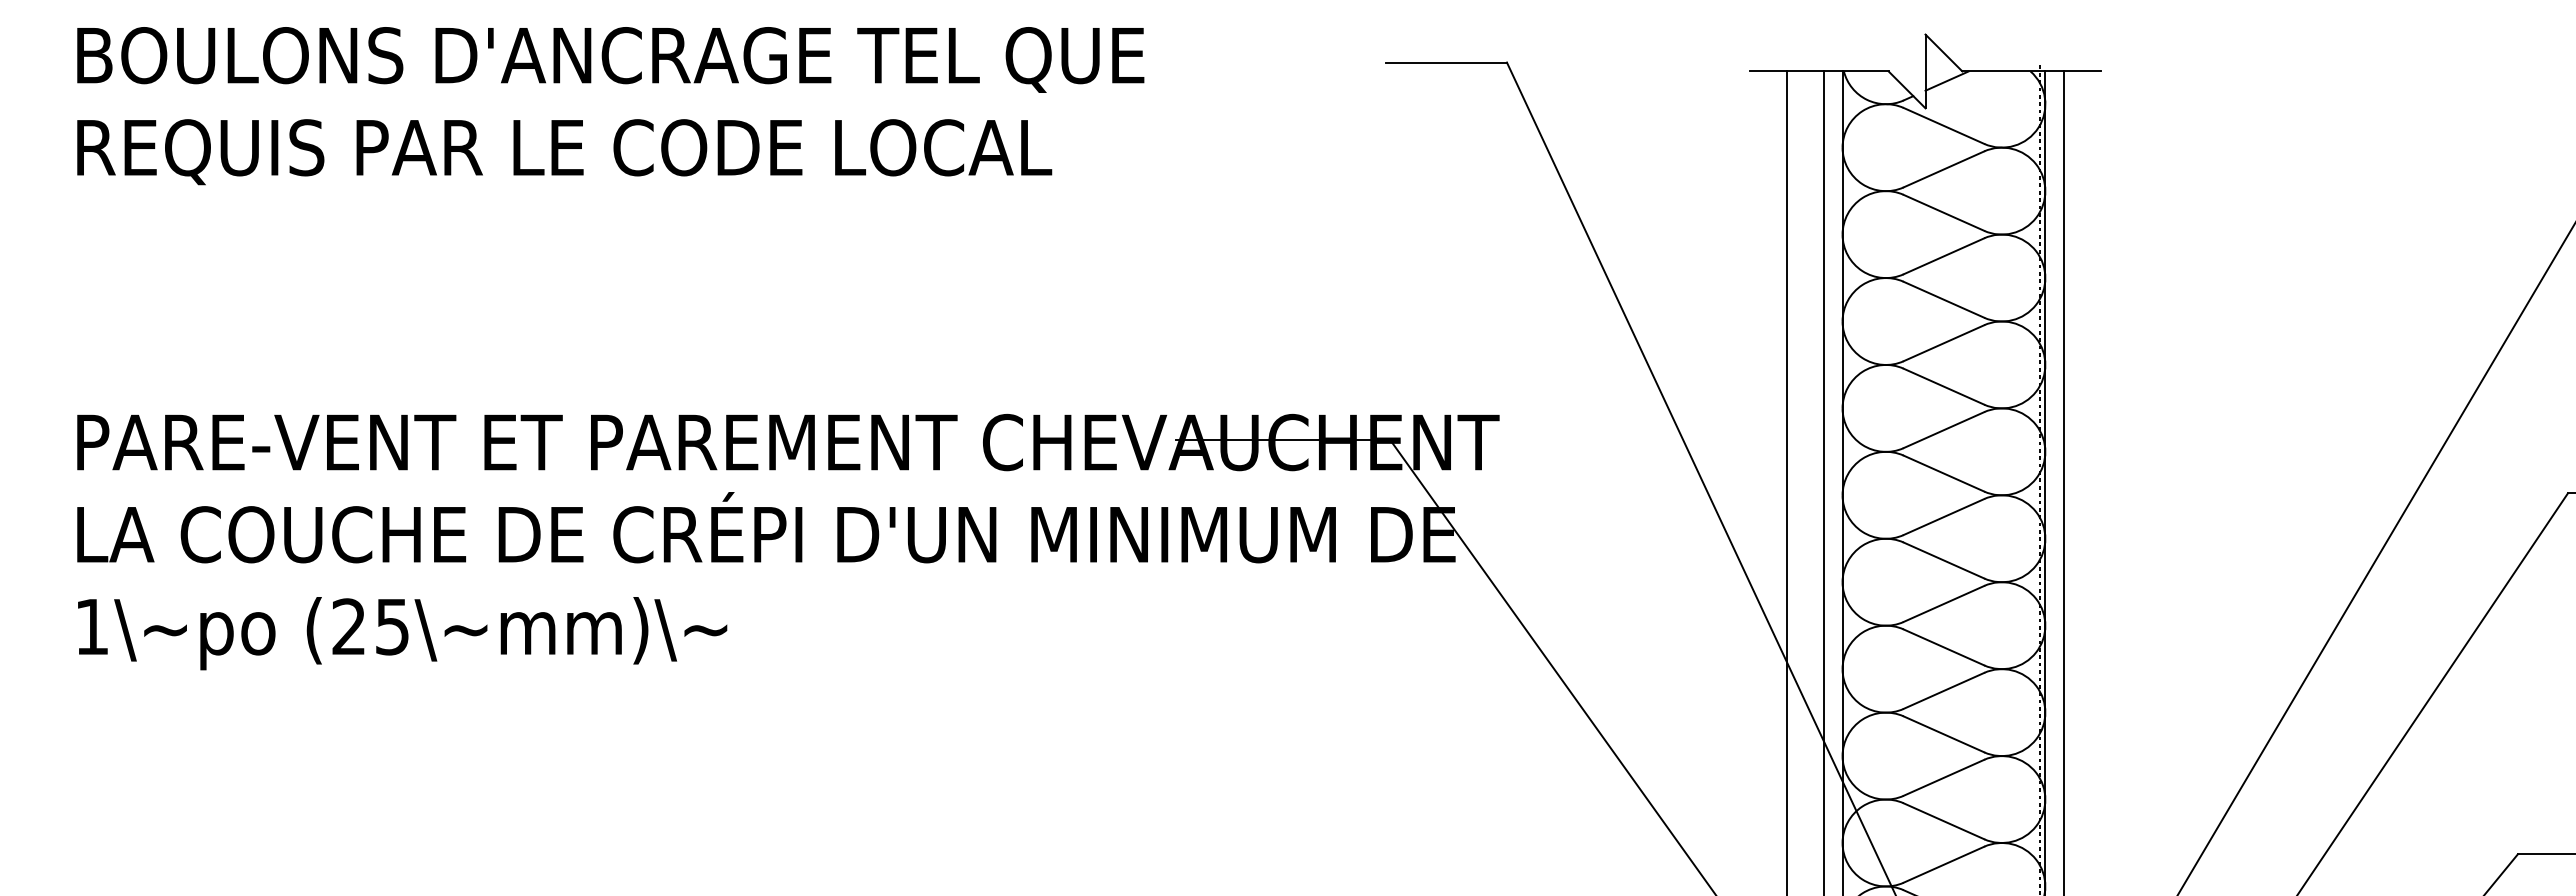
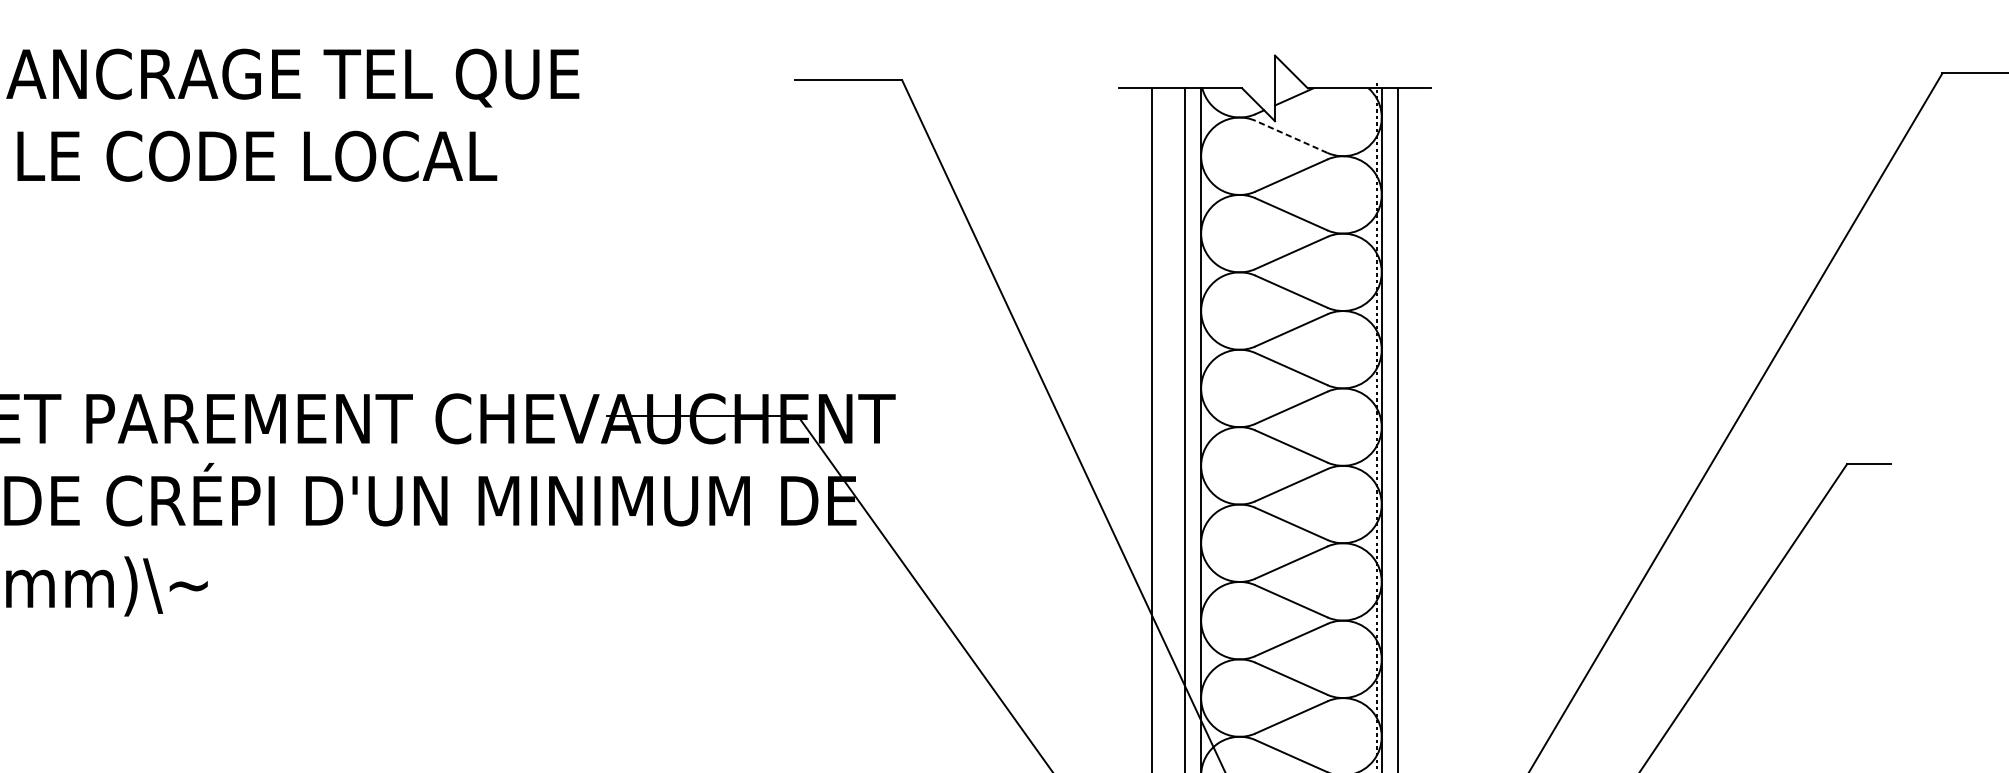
line: (1943, 125) -> (1291, 136), solid -> dashed

